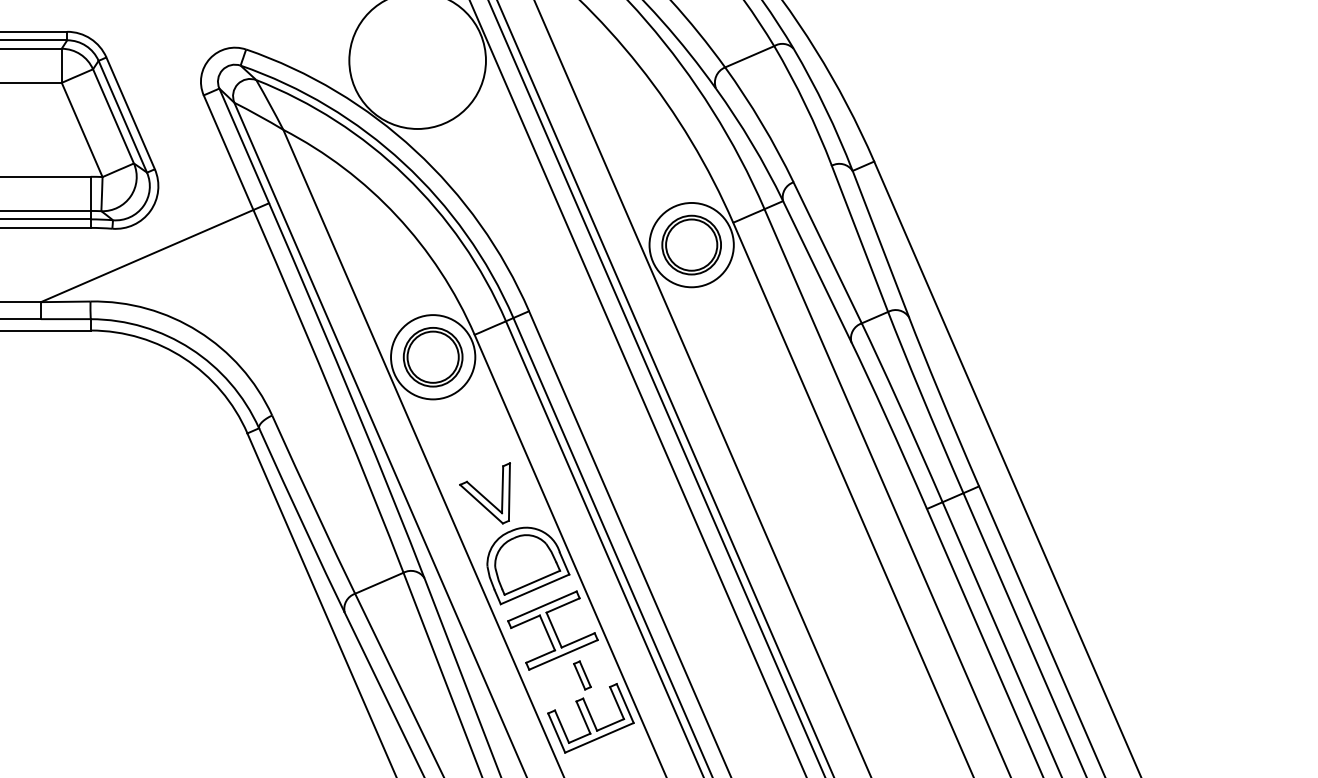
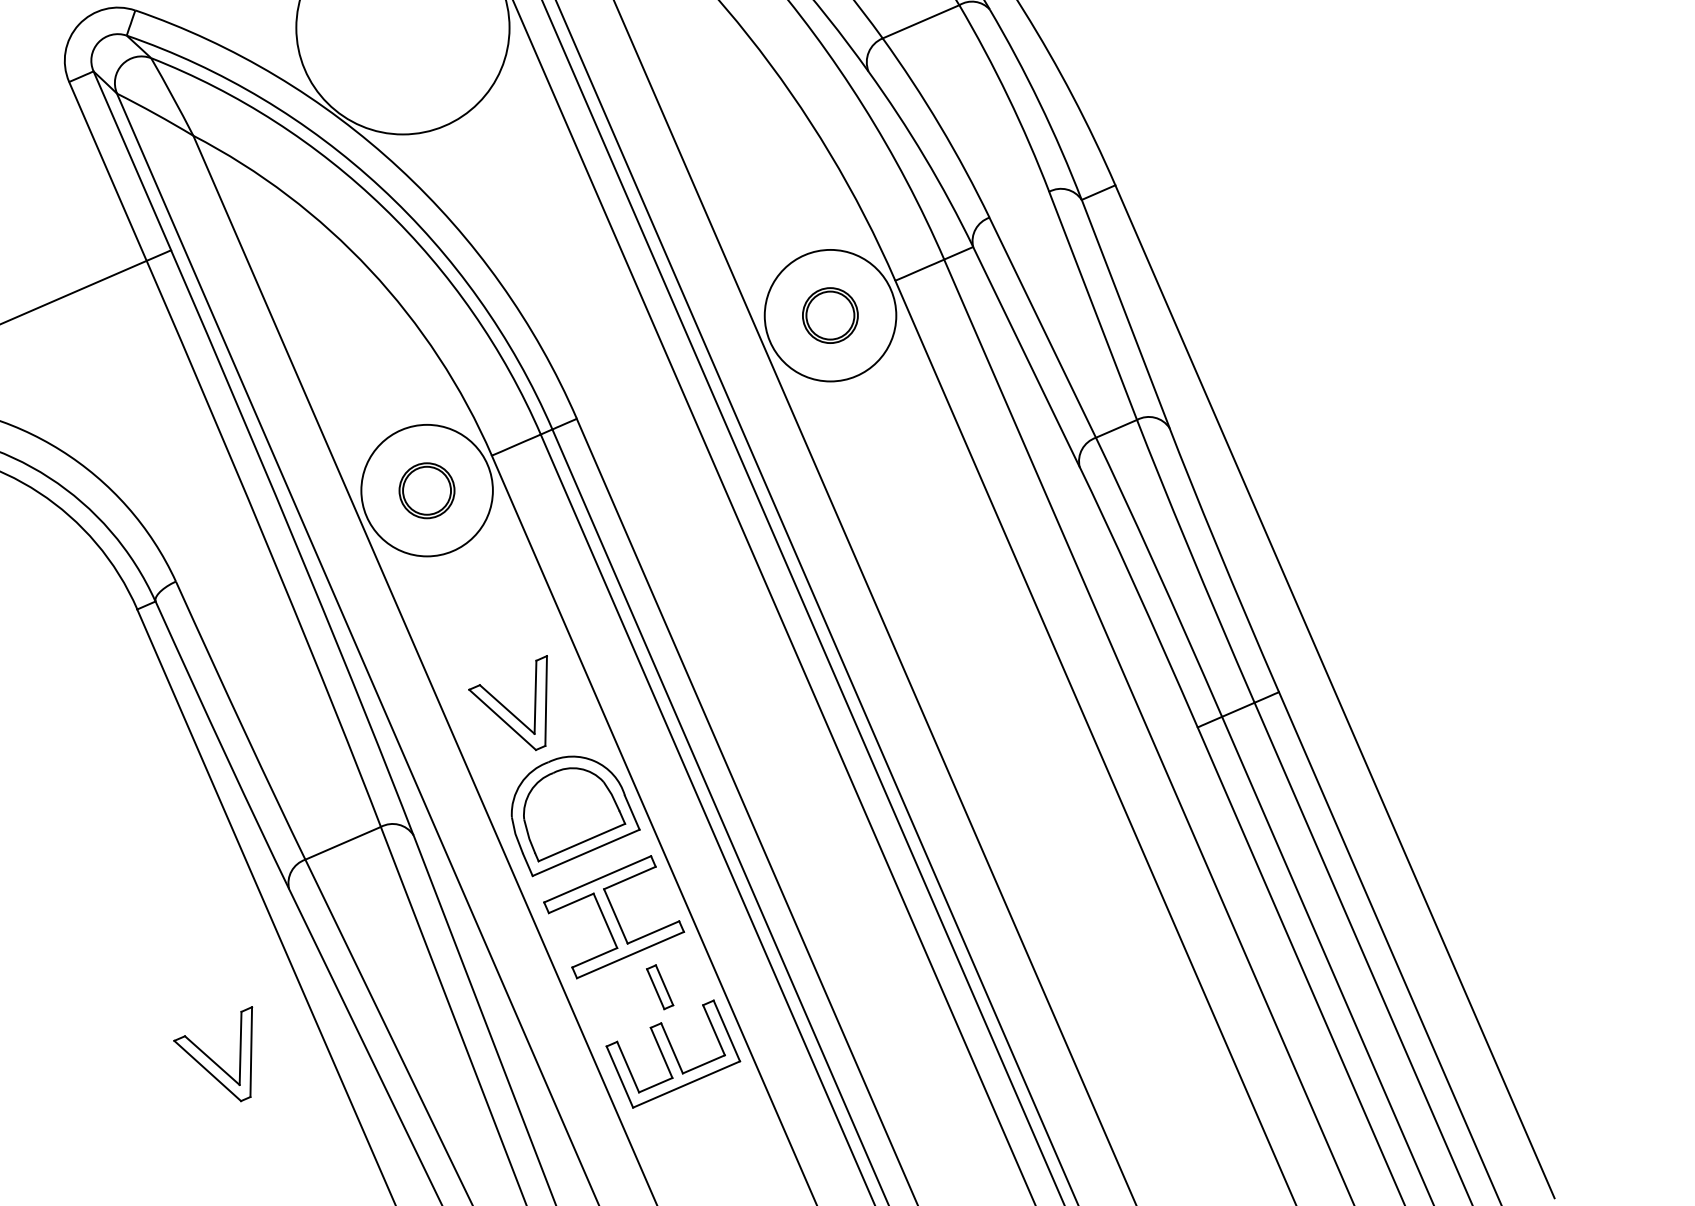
part: (691, 244) -> (830, 314), size x0.6
part: (432, 357) -> (426, 491), size x0.6
part: (295, 718) -> (212, 1054), added

